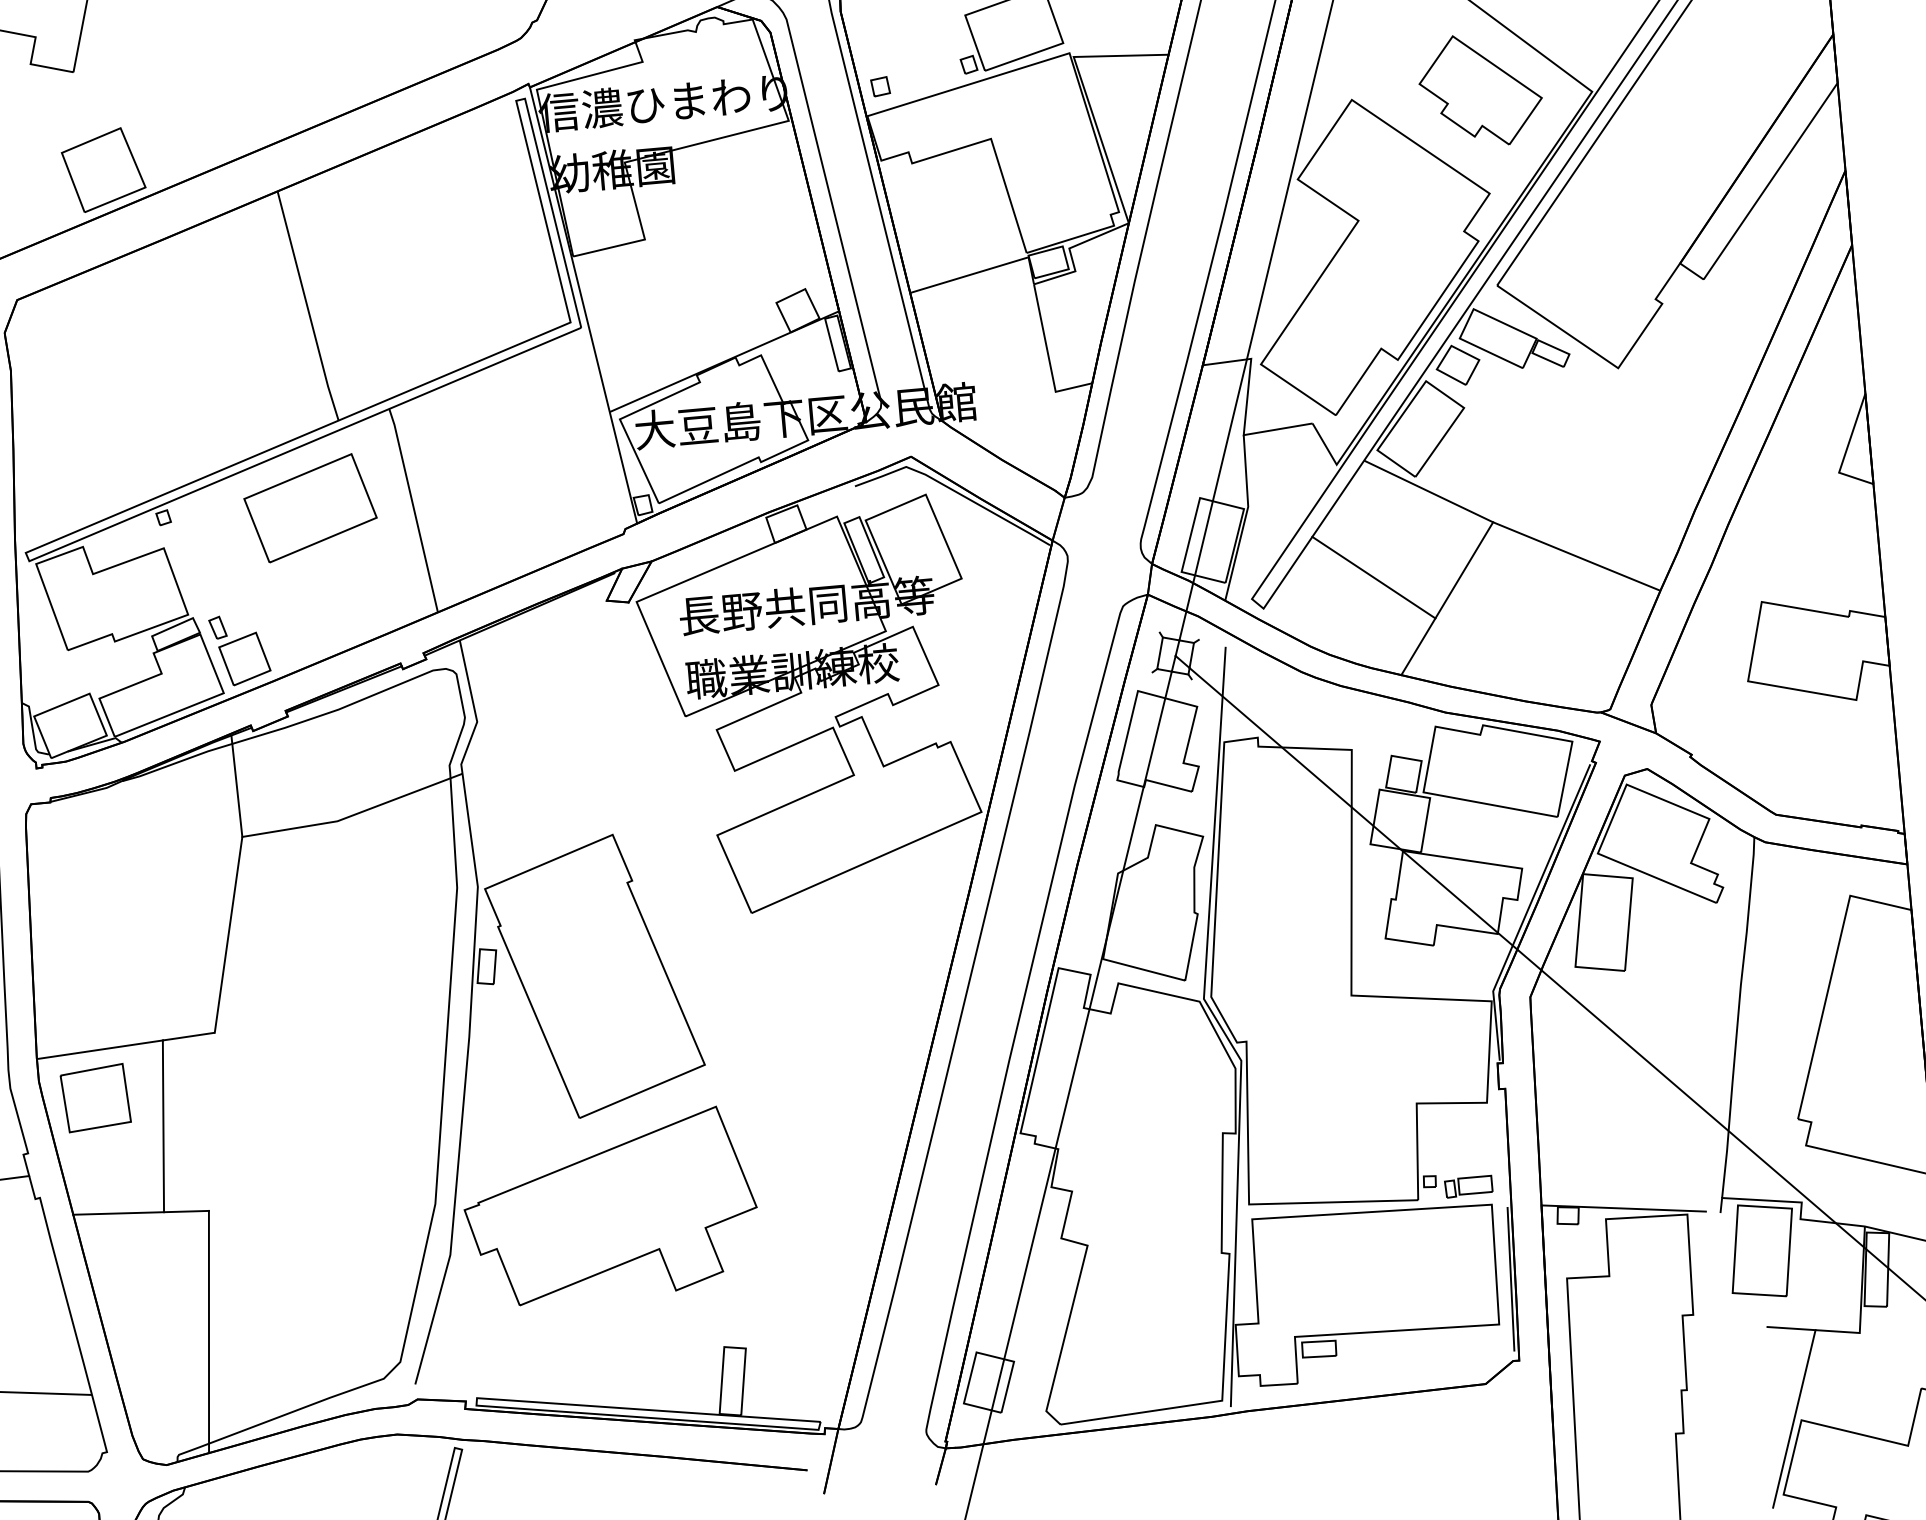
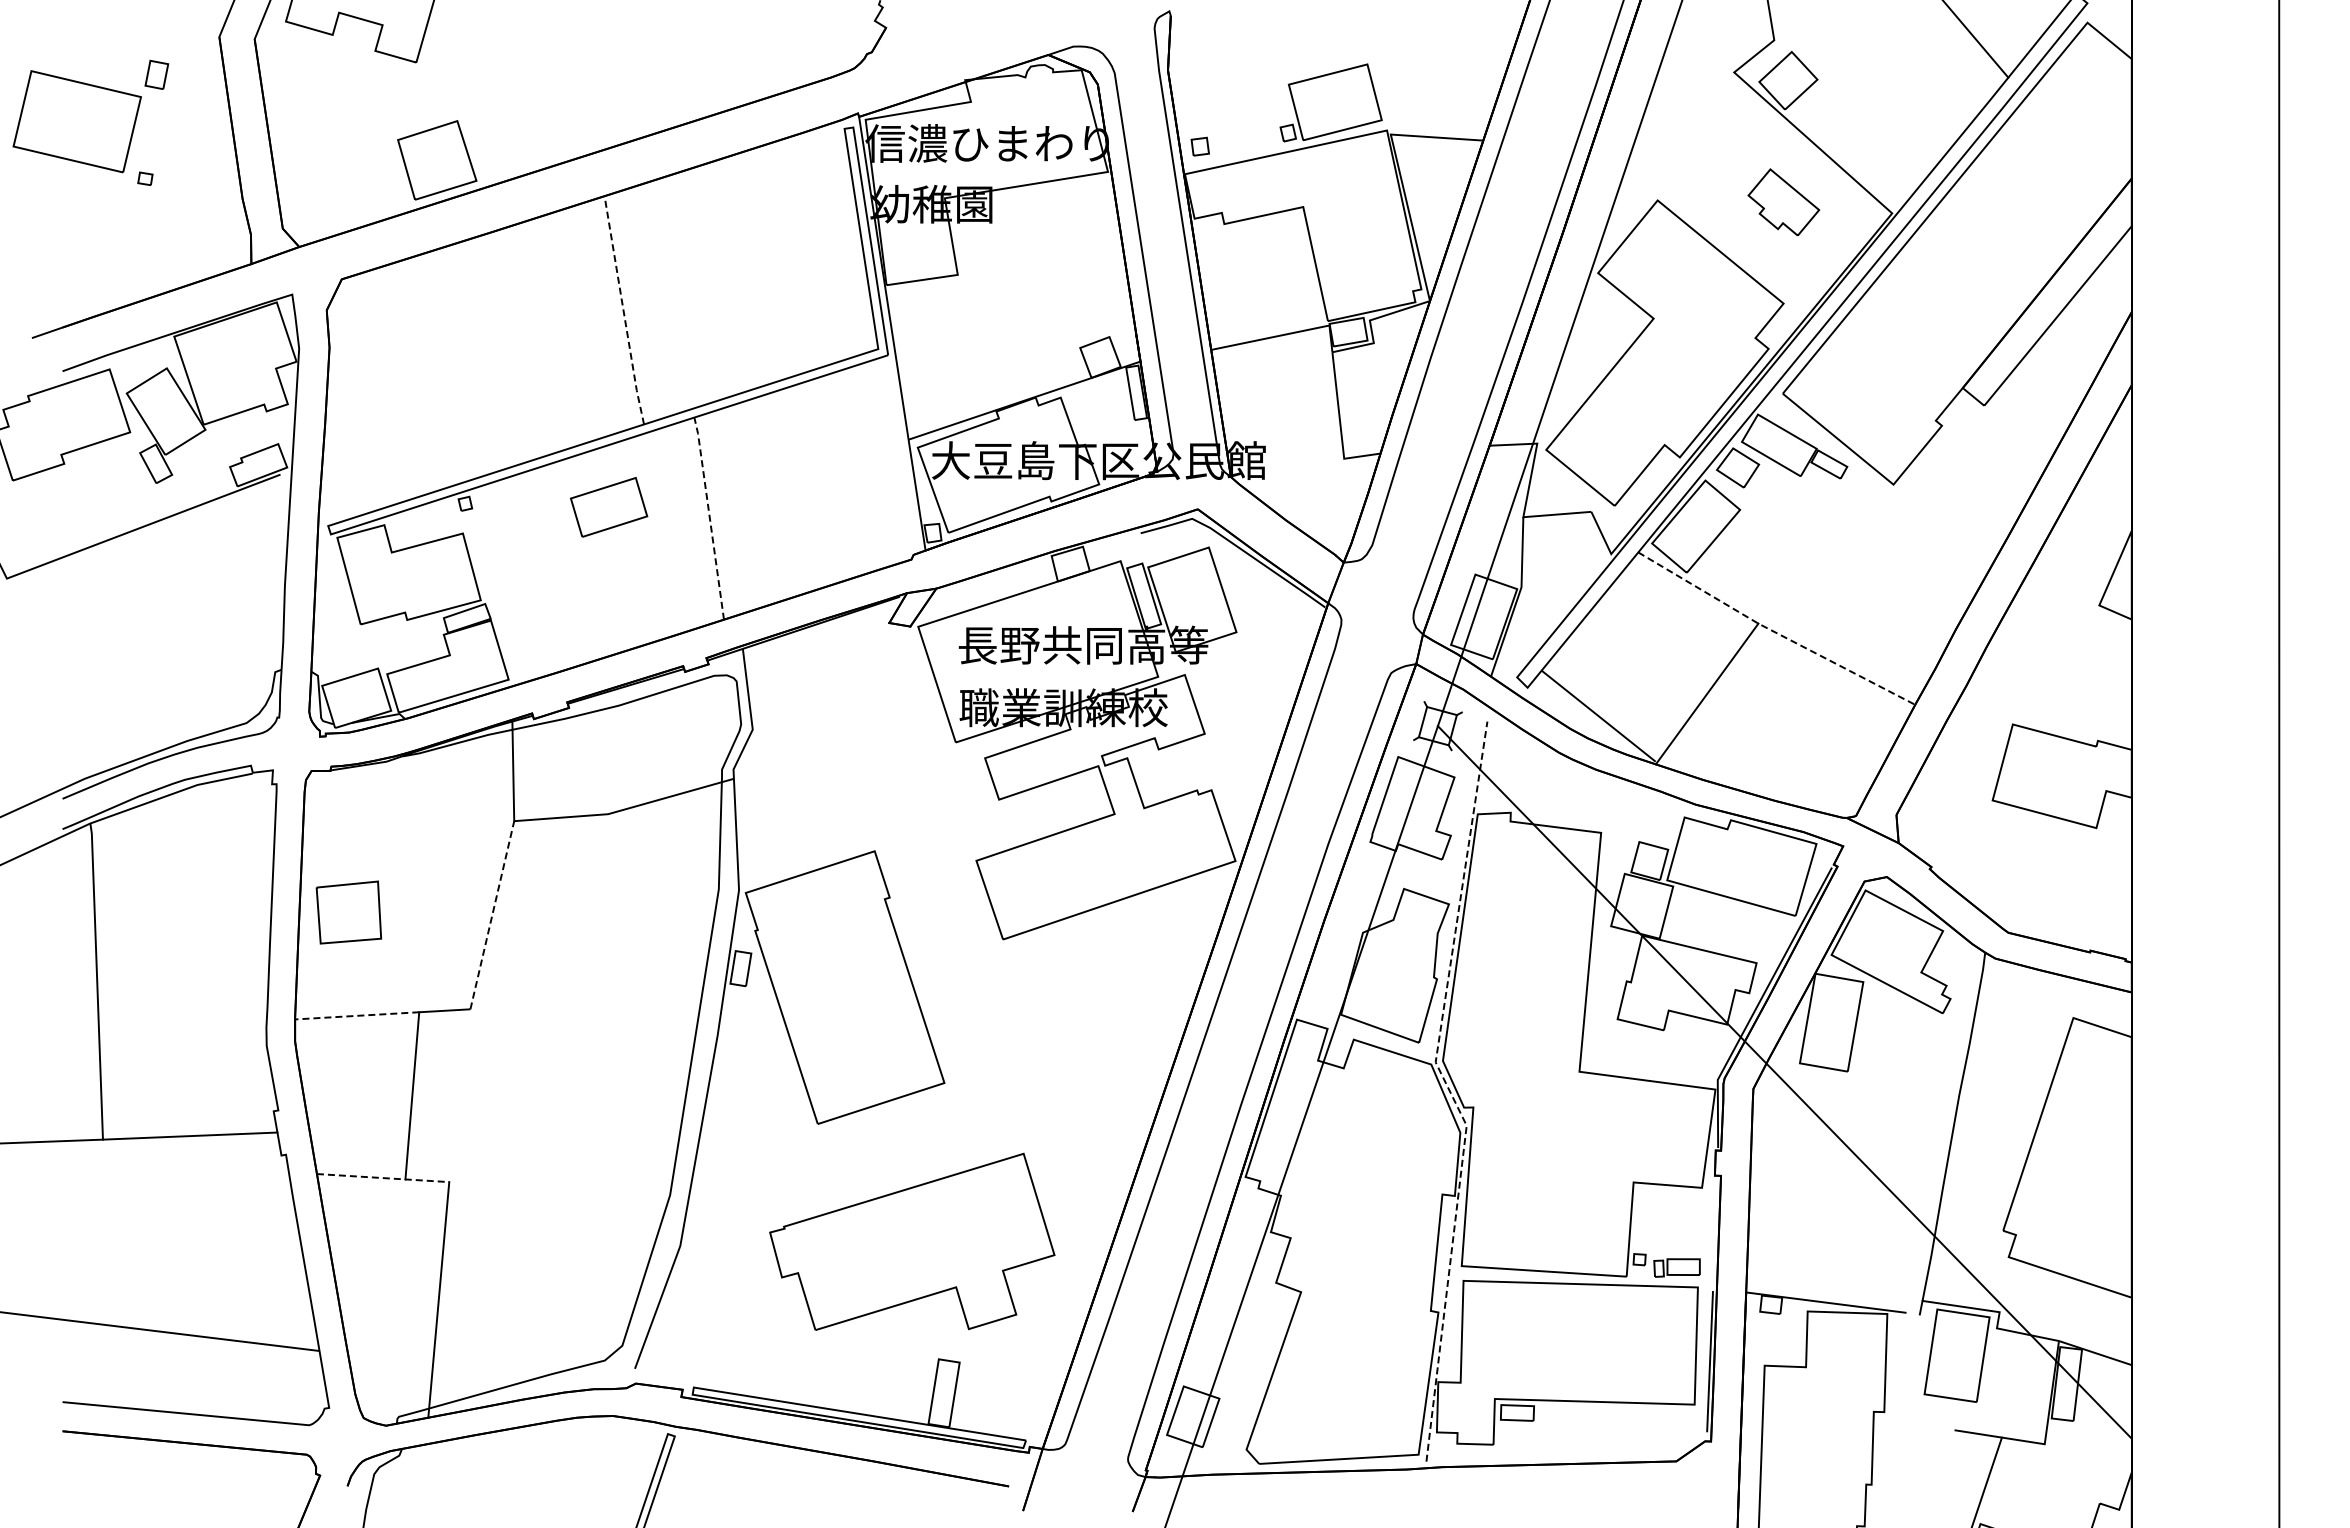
part: (1480, 90) -> (1783, 202), size x0.6
line: (307, 306) -> (623, 310), solid -> dashed
part: (309, 508) -> (608, 507), size x0.6
line: (413, 509) -> (709, 517), solid -> dashed
line: (1510, 528) -> (1774, 631), solid -> dashed
line: (1373, 578) -> (1598, 716), moved
part: (239, 649) -> (527, 638), removed
line: (228, 935) -> (492, 915), solid -> dashed
line: (1220, 1026) -> (1449, 1090), solid -> dashed
line: (99, 1049) -> (356, 1015), solid -> dashed
part: (95, 1098) -> (348, 912), moved
part: (610, 1206) -> (912, 1241), moved
line: (141, 1213) -> (383, 1178), solid -> dashed

